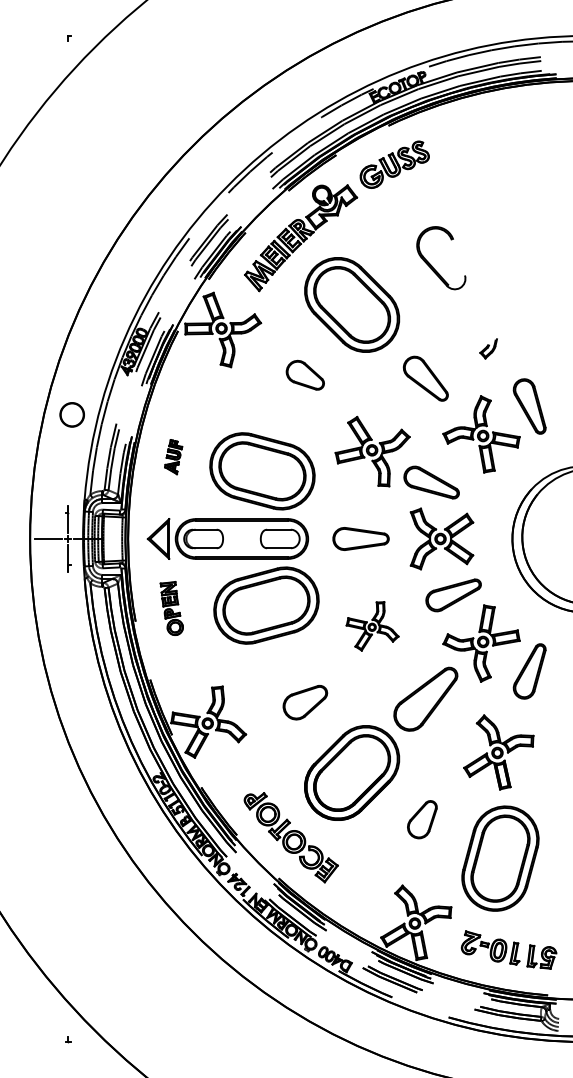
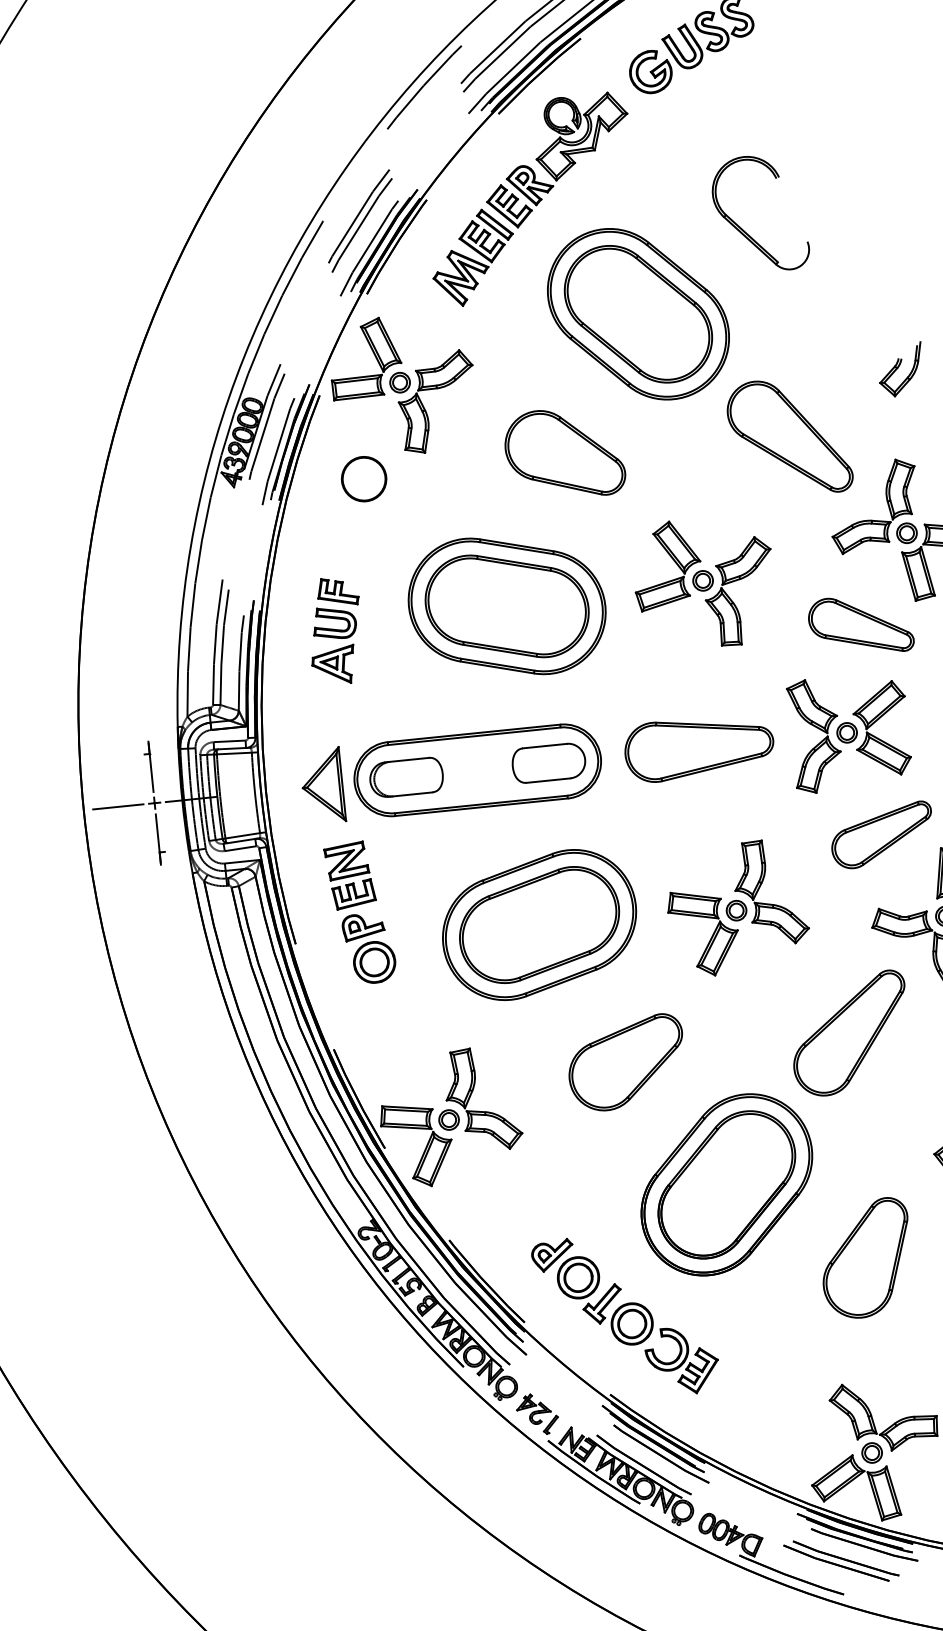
part: (432, 265) -> (745, 229), moved
part: (488, 348) -> (900, 369), size x1.43
part: (305, 375) -> (565, 454), size x1.67
part: (425, 378) -> (788, 437), size x1.43
circle: (71, 414) -> (362, 478), moved
part: (173, 456) -> (334, 629), size x1.67
part: (262, 471) -> (507, 606), moved
part: (431, 482) -> (860, 625), moved
part: (360, 538) -> (698, 747), size x1.43
part: (266, 605) -> (539, 924), moved
part: (171, 608) -> (359, 912), size x1.43
part: (372, 626) -> (737, 908), size x1.43
part: (305, 702) -> (626, 1062), size x1.43
part: (422, 819) -> (866, 1257), size x1.67

